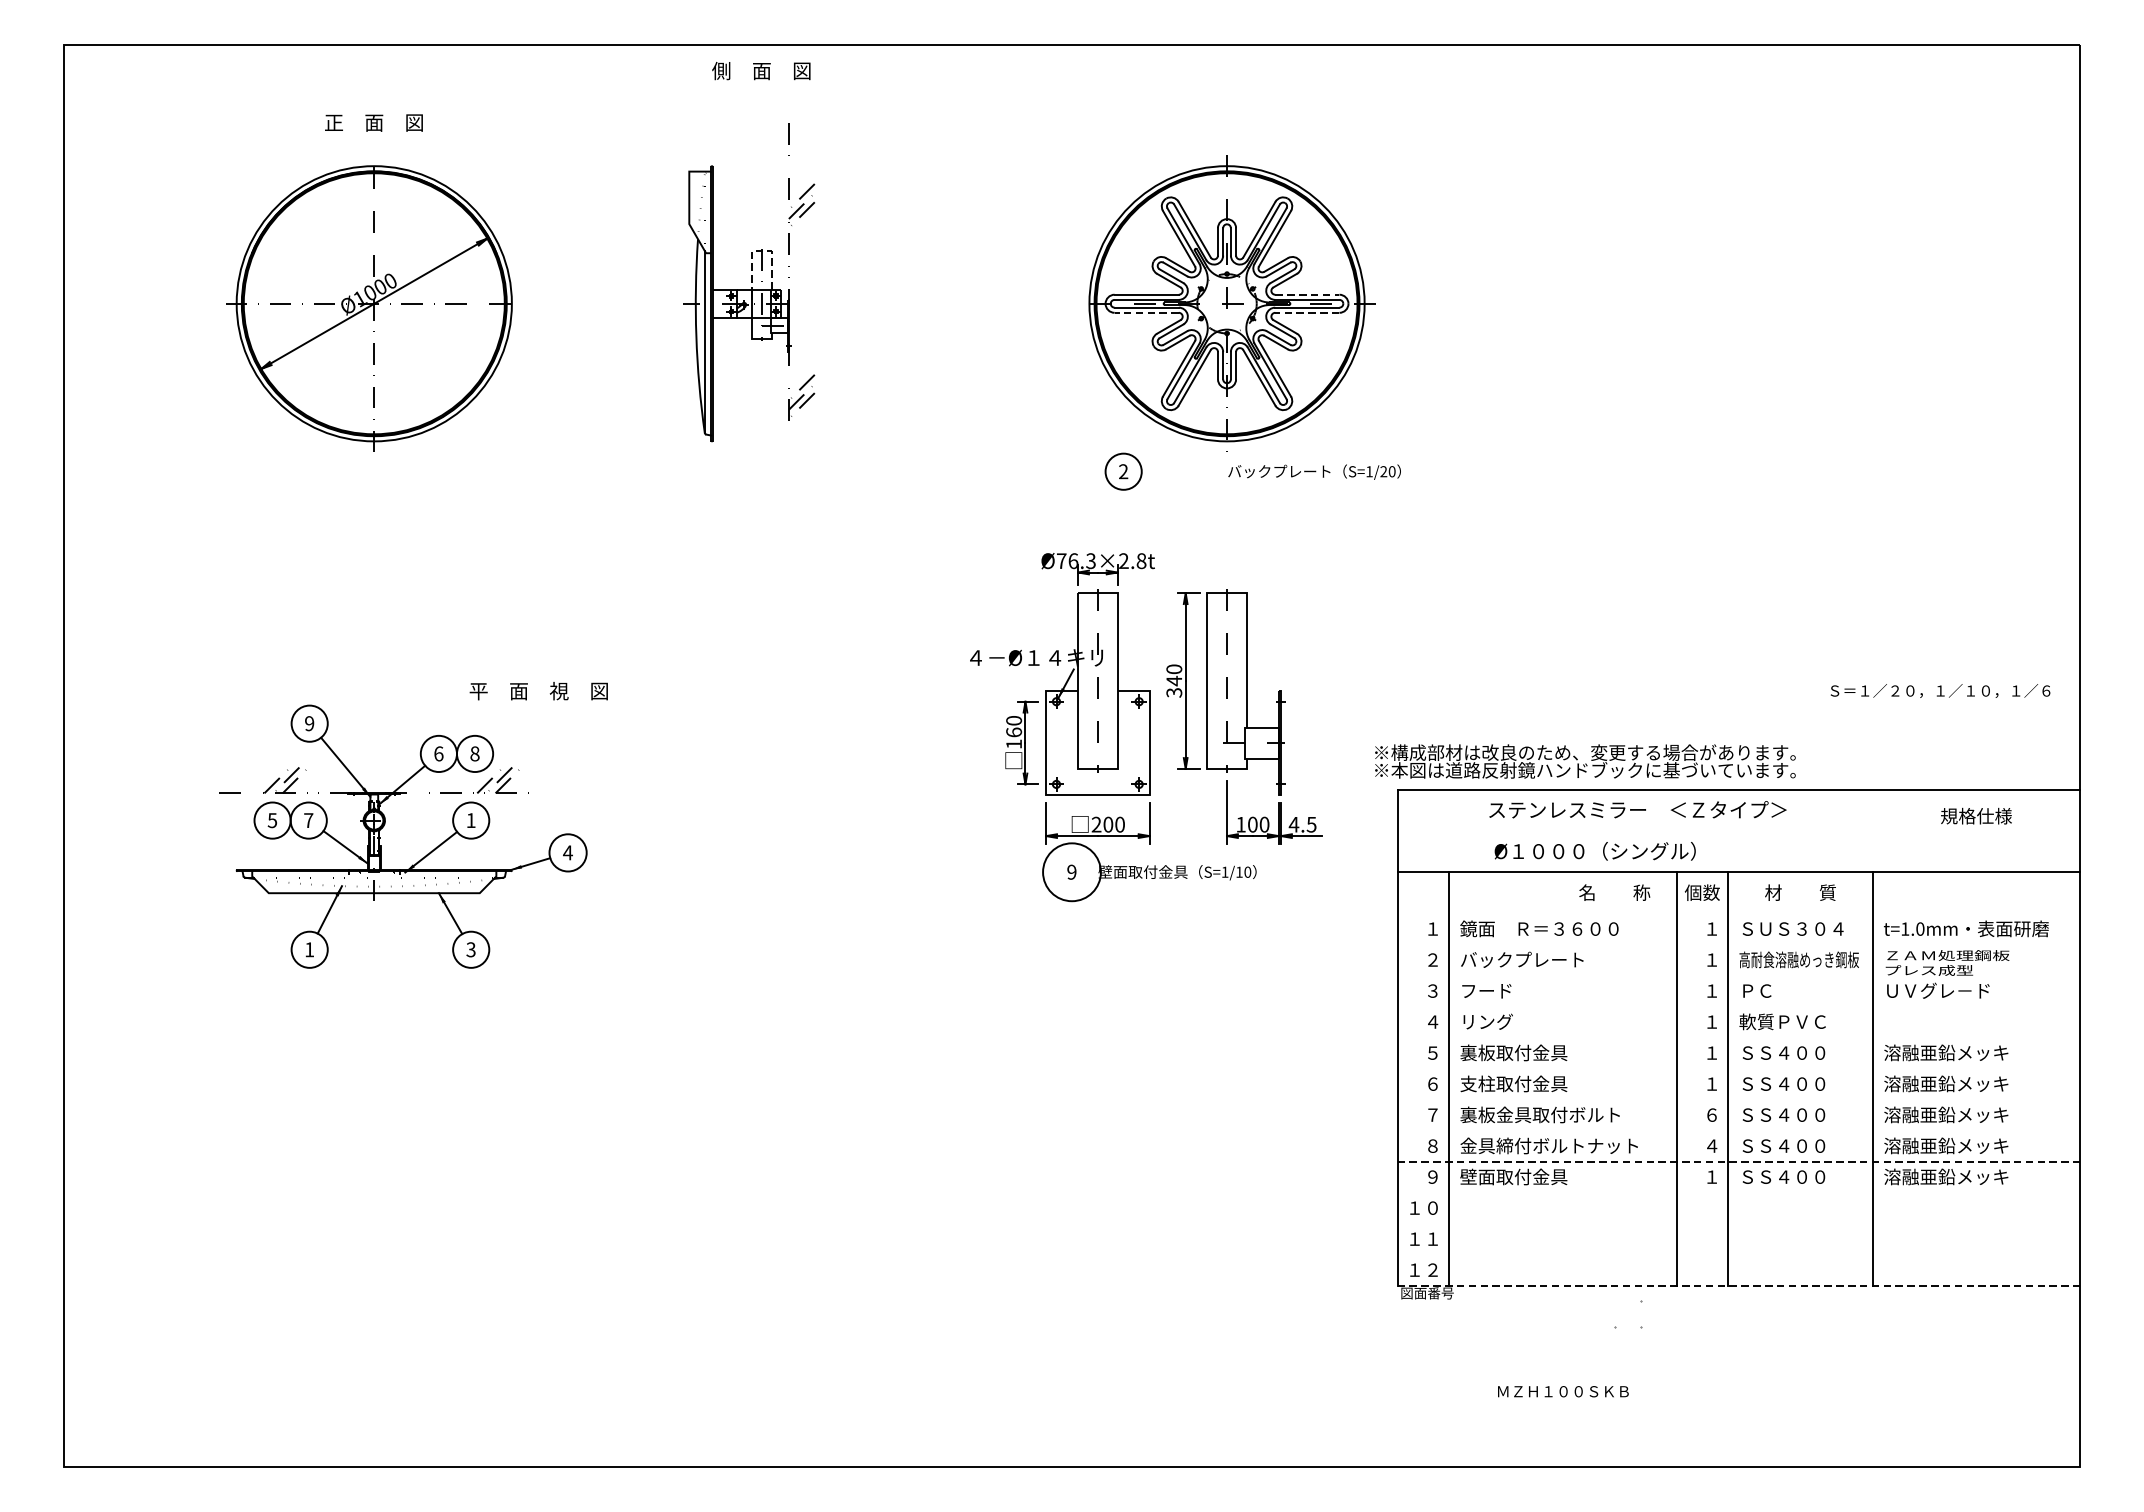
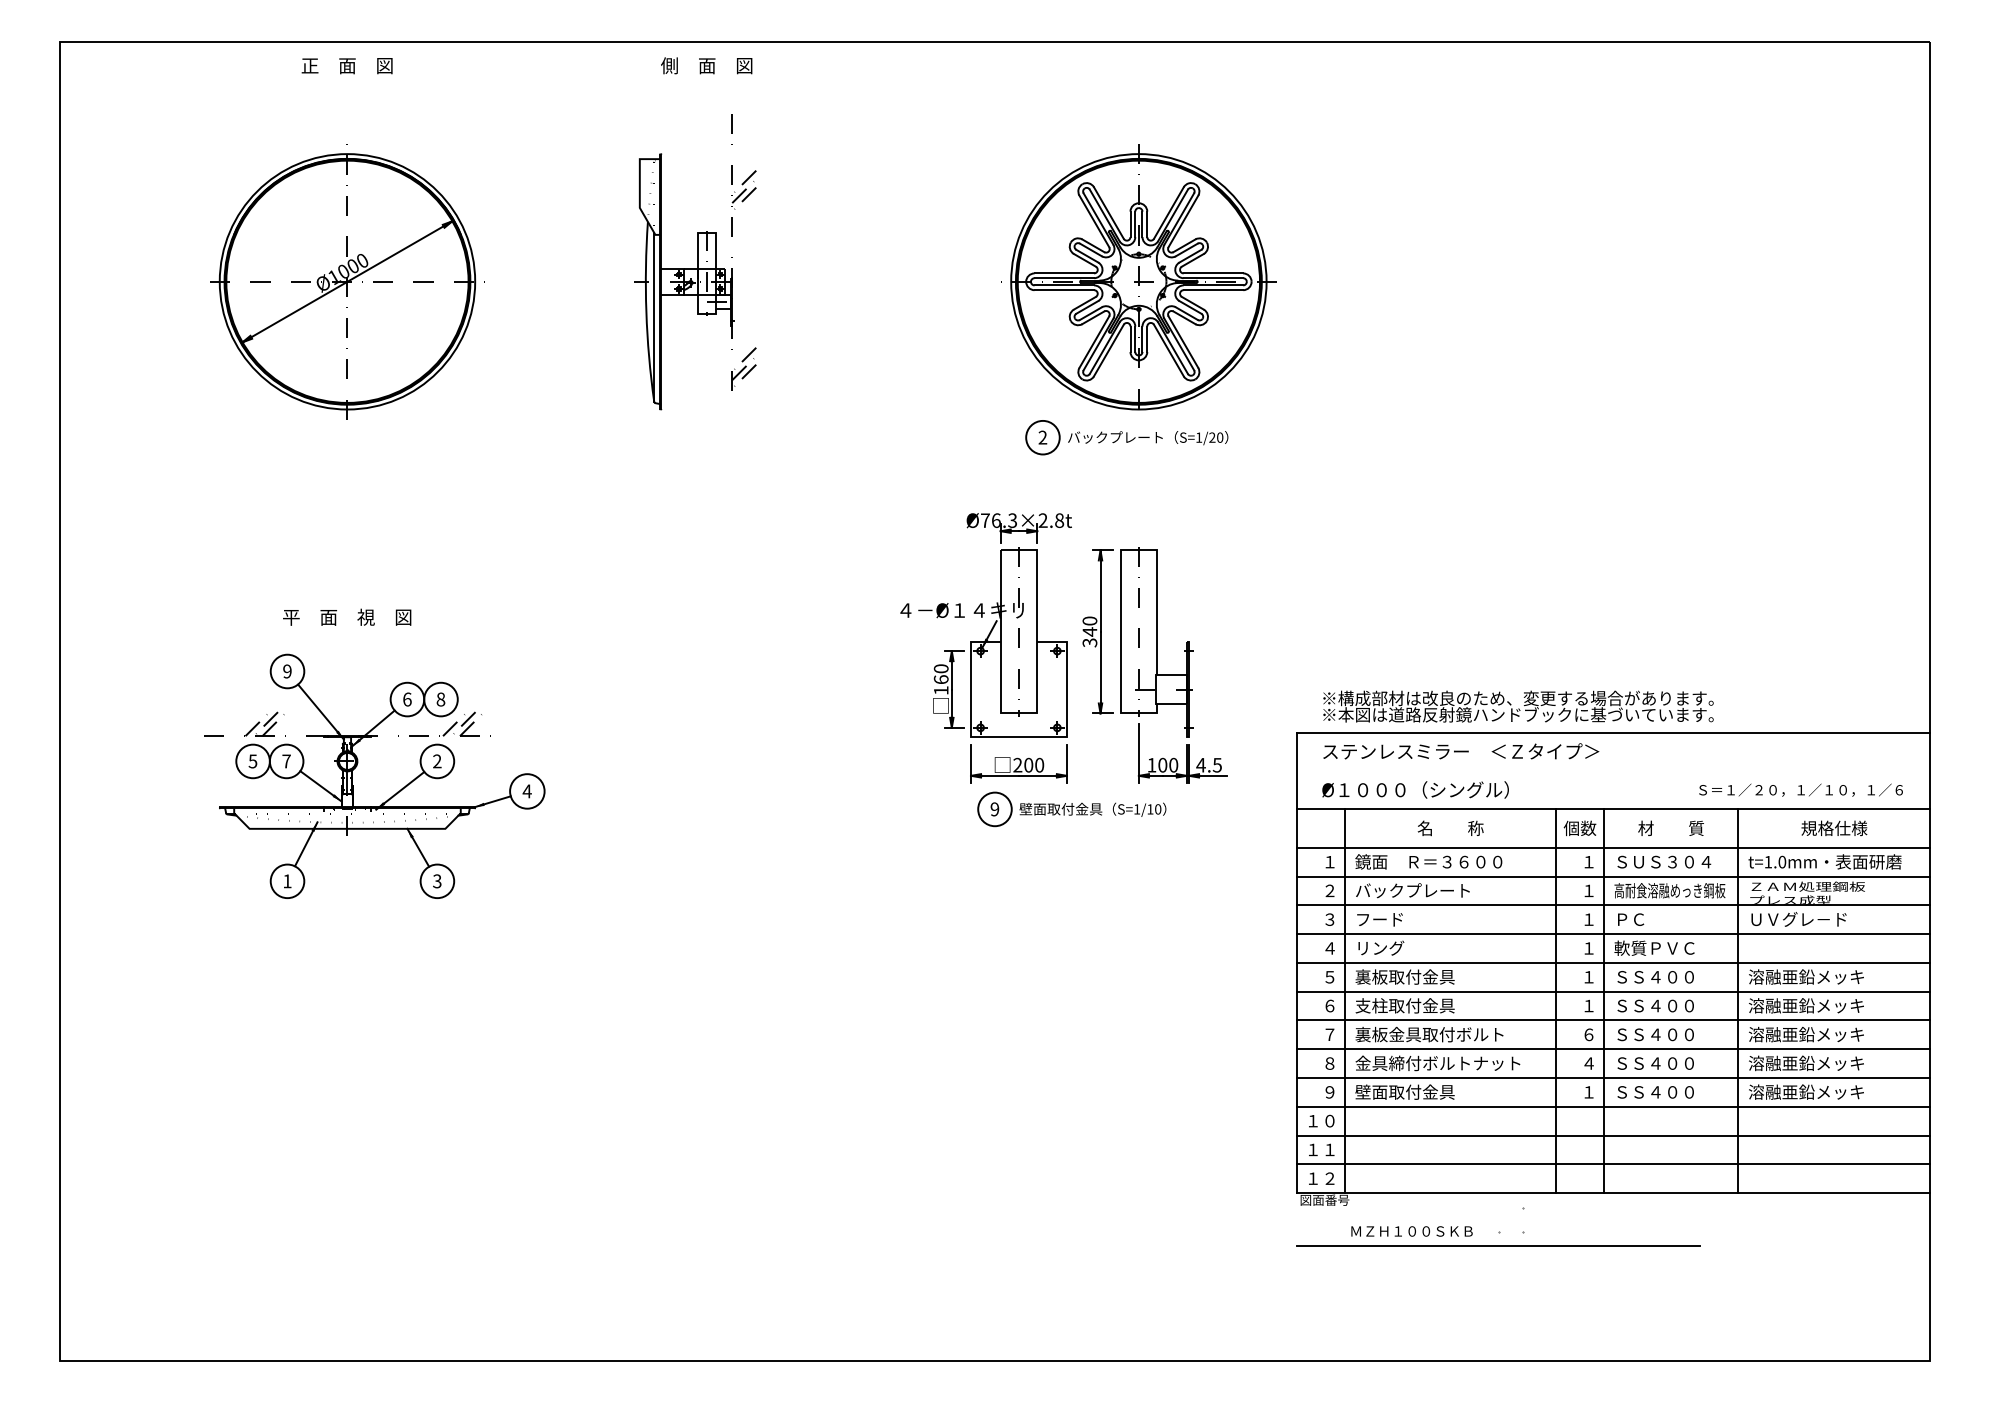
text: (373, 123) -> (346, 66), moved
line: (761, 250) -> (706, 232), dashed -> solid
line: (1307, 294) -> (1213, 273), dashed -> solid
line: (1146, 313) -> (1064, 290), dashed -> solid
line: (1307, 313) -> (1213, 290), dashed -> solid
text: (1314, 472) -> (1148, 438), moved
text: (539, 690) -> (347, 616), moved
text: (1939, 690) -> (1800, 789), moved
text: (1585, 761) -> (1518, 706), moved
text: (1638, 809) -> (1461, 751), moved
text: (1976, 815) -> (1834, 827), moved
text: (471, 820) -> (437, 761), 1 -> 2
text: (1595, 850) -> (1415, 789), moved
circle: (1071, 872) -> (994, 809), size x0.62
text: (1614, 892) -> (1450, 828), moved
line: (1738, 913) -> (1613, 847), added
line: (1738, 944) -> (1613, 876), added
line: (1738, 975) -> (1613, 905), added
line: (1738, 1007) -> (1613, 934), added
line: (1738, 1037) -> (1613, 962), added
line: (1738, 1068) -> (1613, 991), added
line: (1738, 1099) -> (1613, 1020), added
line: (1738, 1130) -> (1613, 1049), added
line: (1738, 1162) -> (1613, 1078), dashed -> solid
line: (1738, 1192) -> (1613, 1106), added
line: (1738, 1223) -> (1613, 1135), added
line: (1738, 1254) -> (1613, 1164), added
line: (1738, 1286) -> (1613, 1193), dashed -> solid
line: (1614, 1342) -> (1498, 1245), added
text: (1562, 1391) -> (1411, 1231), moved

